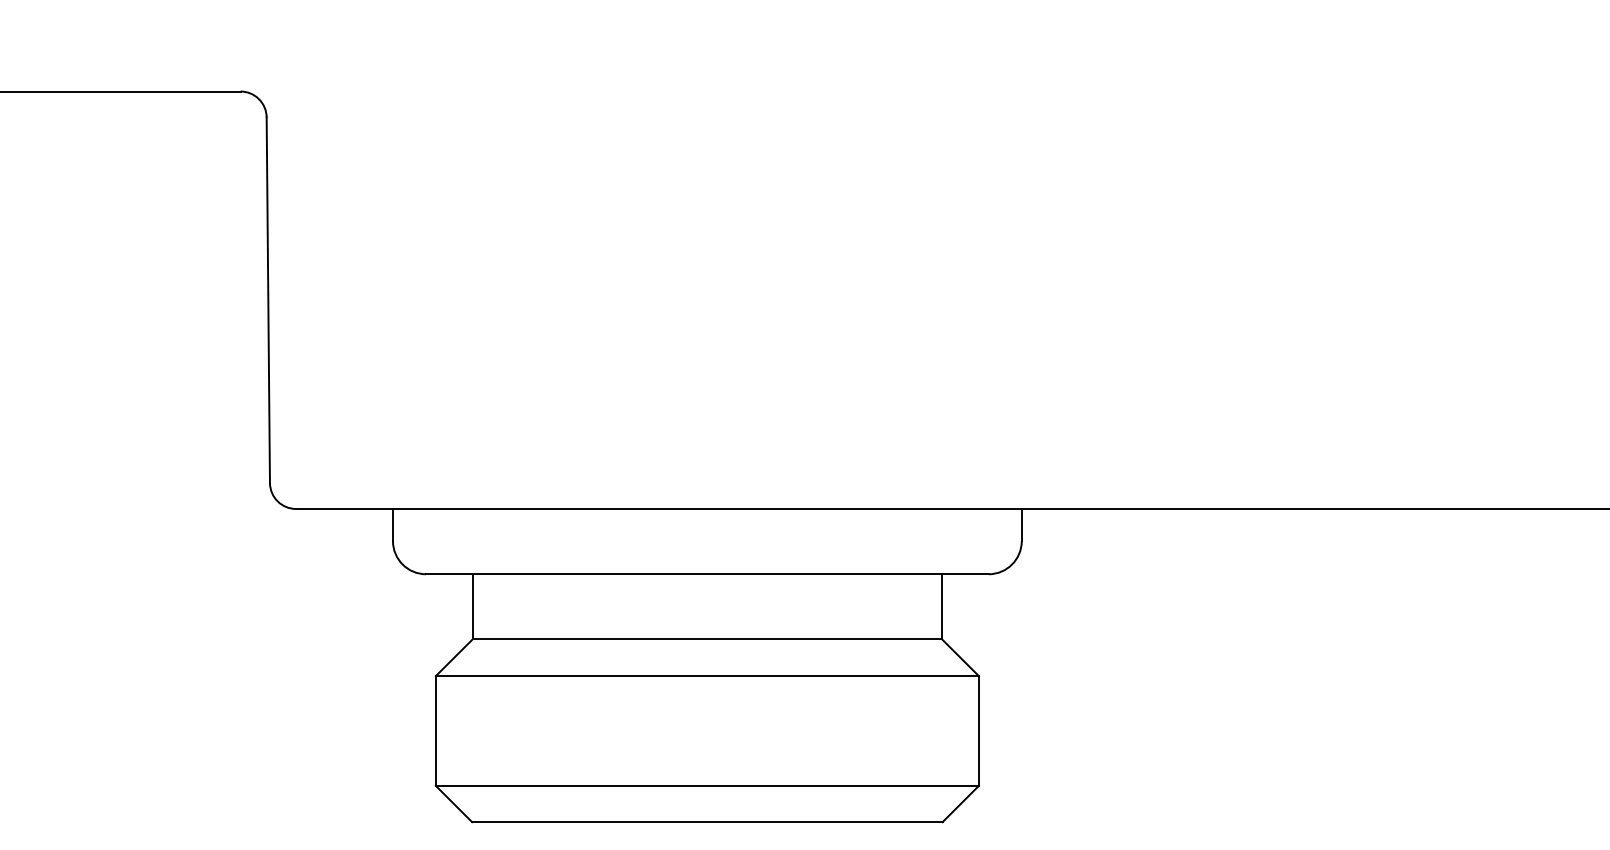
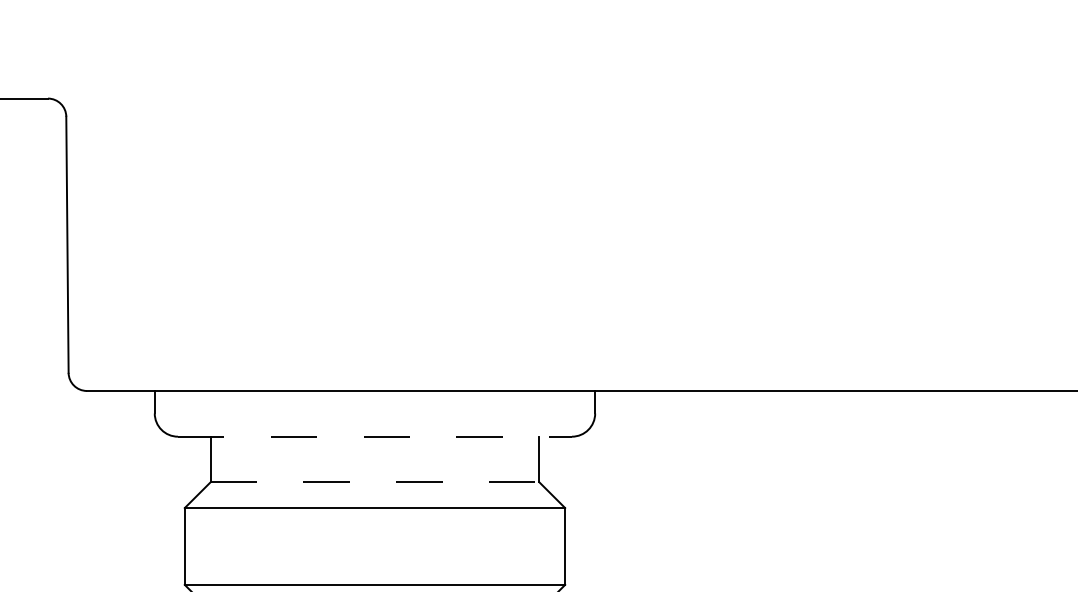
line: (707, 574) -> (375, 436), solid -> dashed
line: (707, 639) -> (375, 482), solid -> dashed

